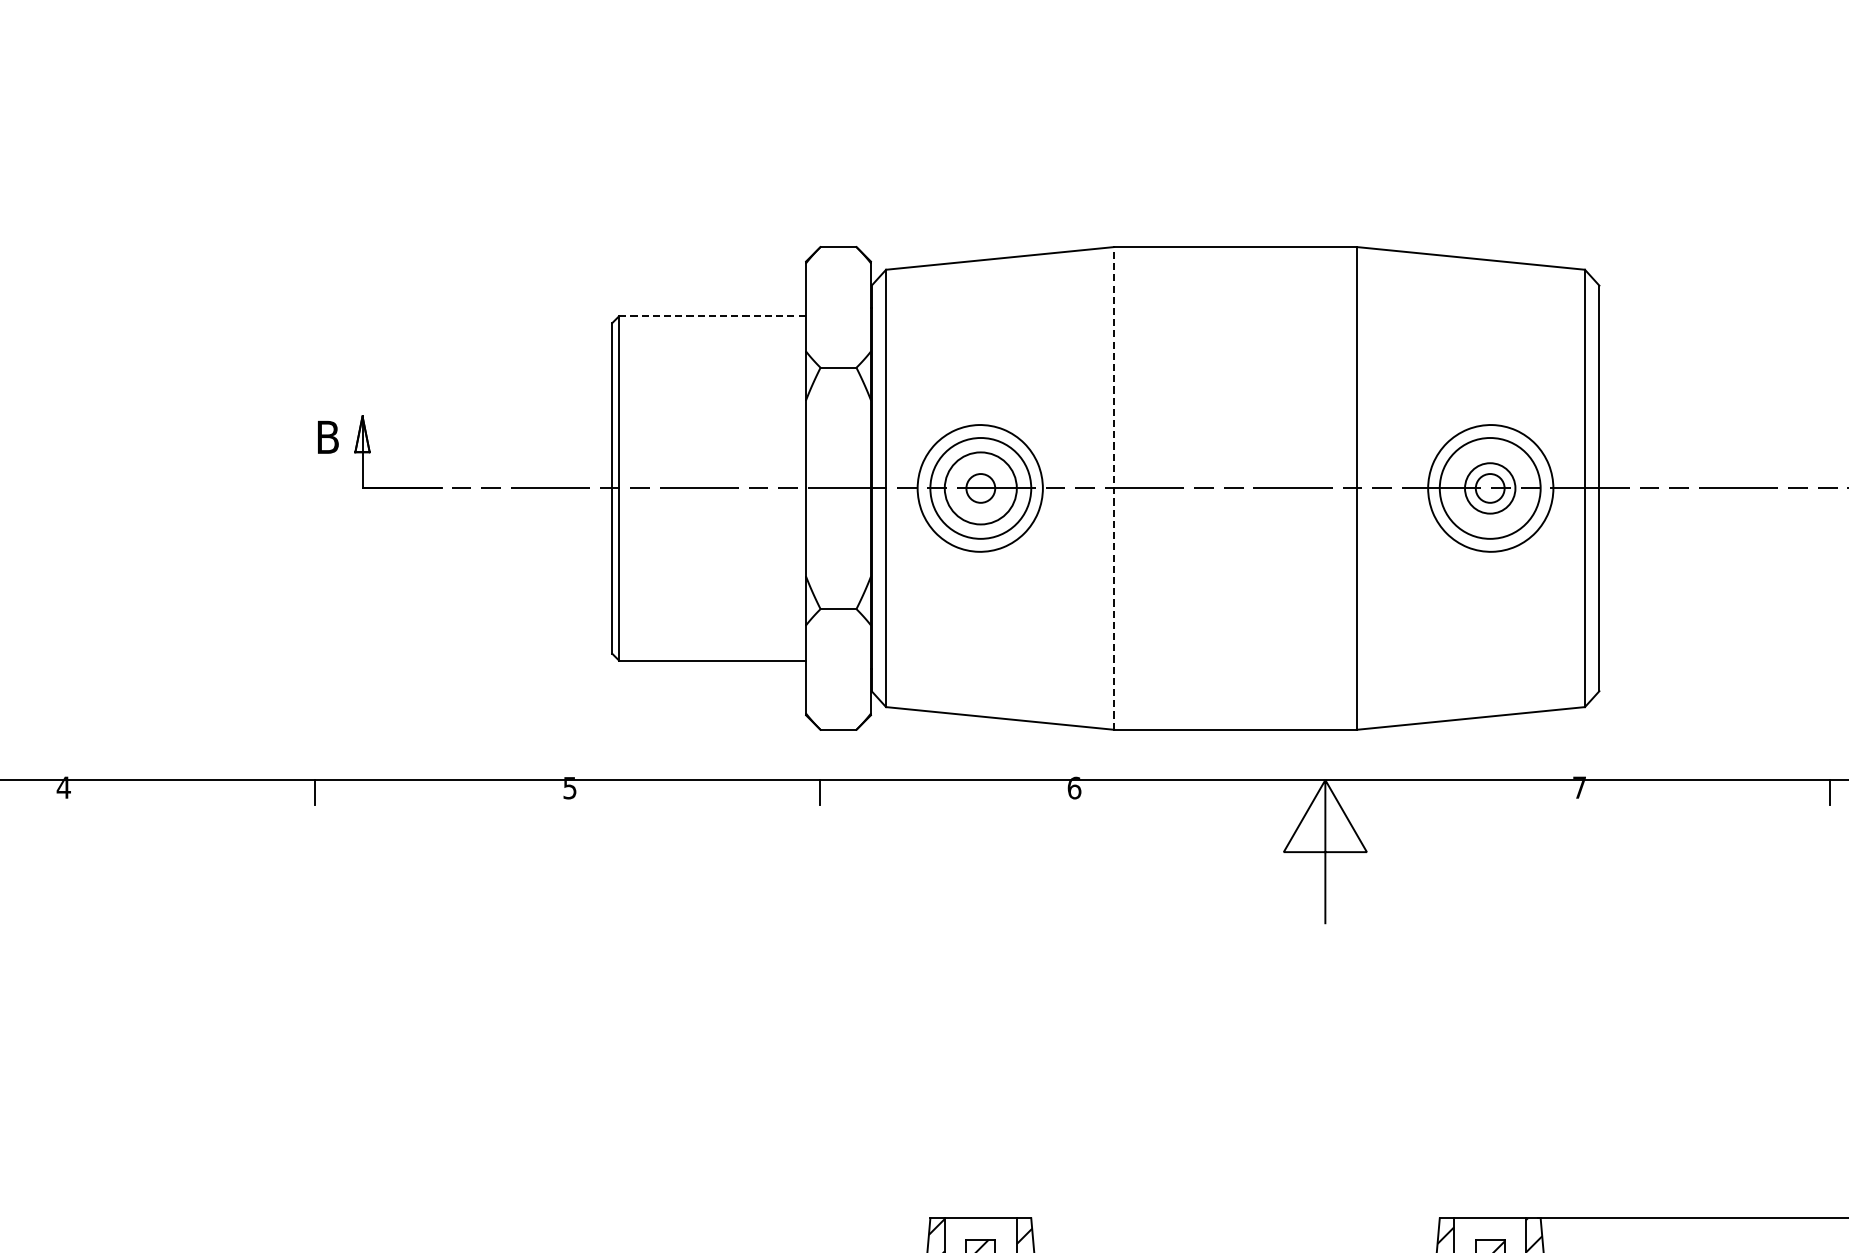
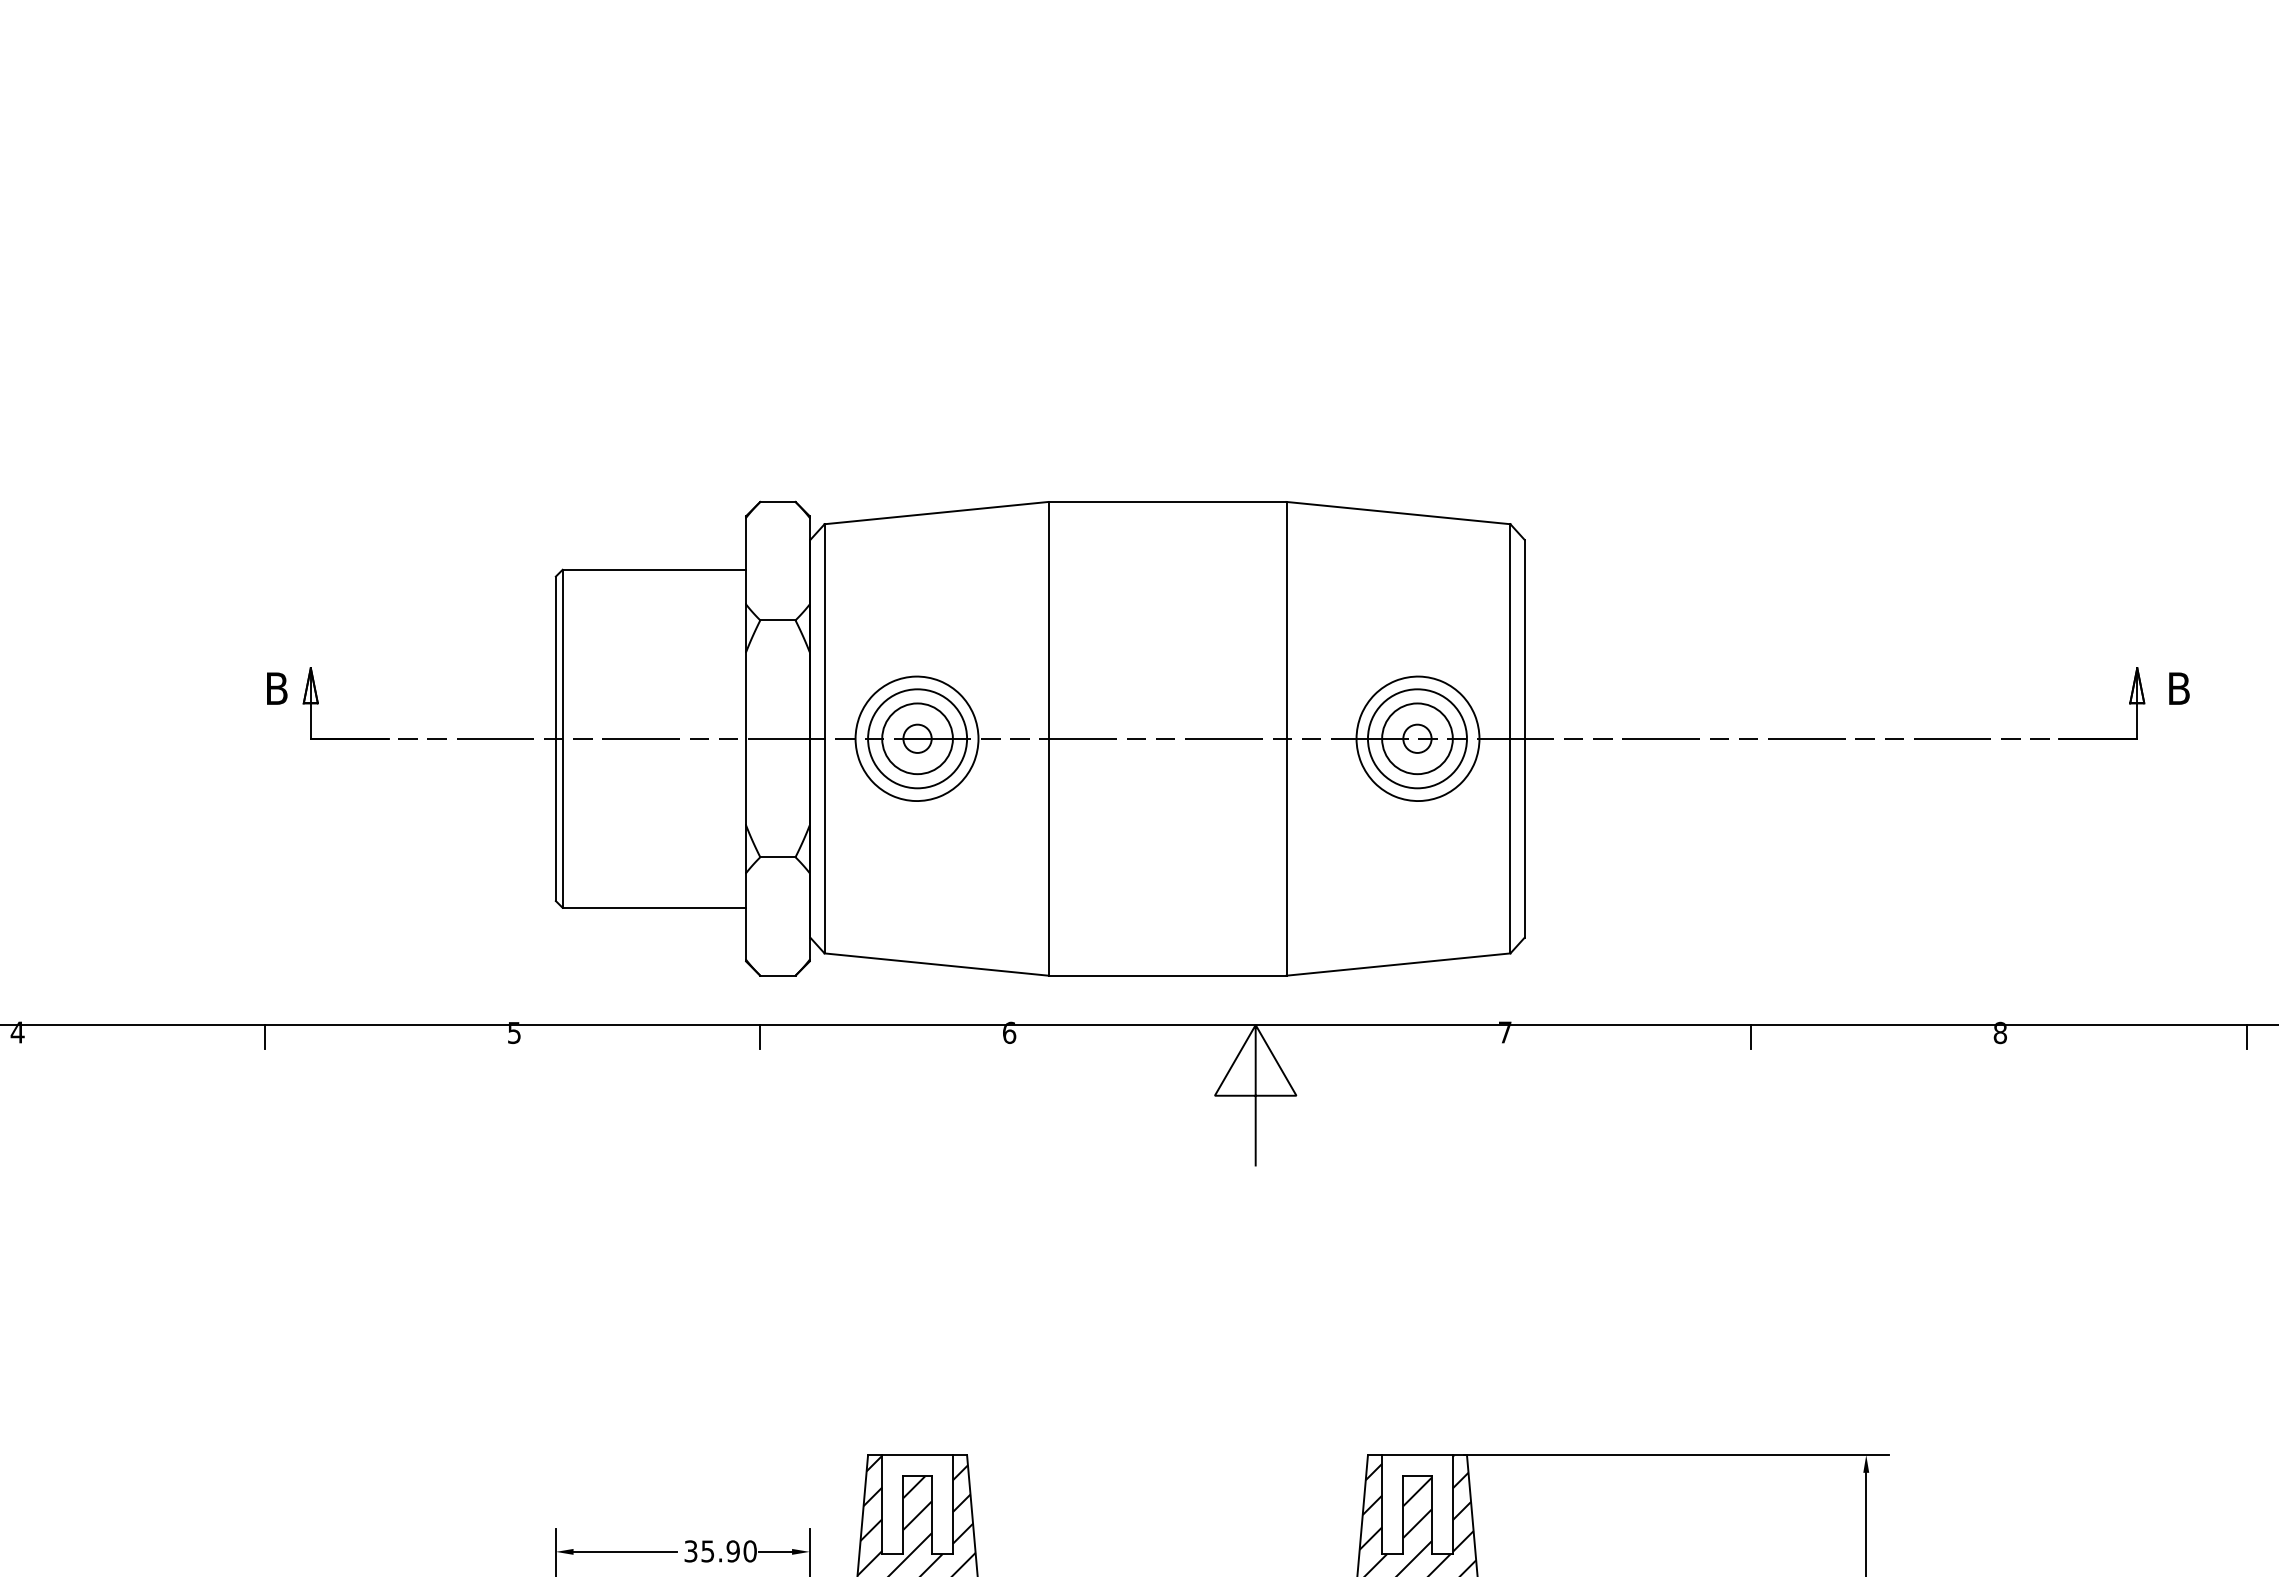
line: (712, 315) -> (654, 569), dashed -> solid
line: (1114, 488) -> (1048, 738), dashed -> solid
circle: (1490, 488) -> (1417, 738), size x1.43

